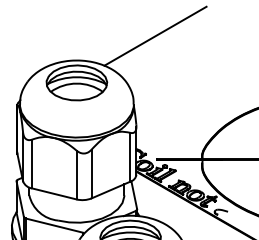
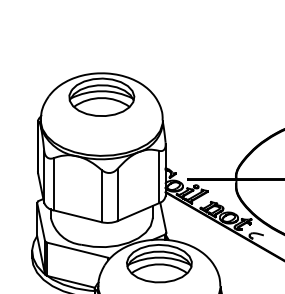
line: (154, 35) -> (185, 46), removed

